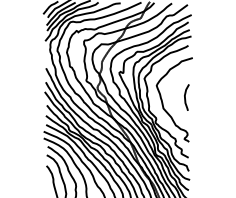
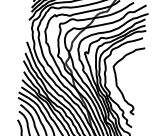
curve: (185, 97) -> (135, 79), removed

